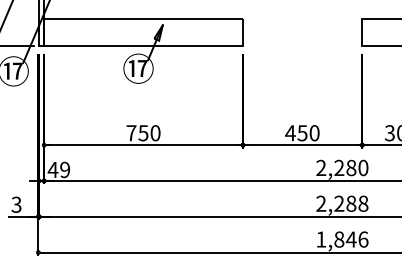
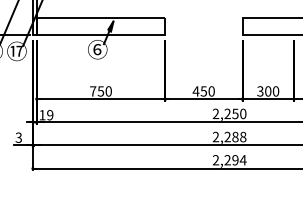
text: (138, 68) -> (97, 49), ⑰ -> ⑥
text: (351, 167) -> (235, 113), 2,280 -> 2,250
text: (53, 170) -> (42, 115), 49 -> 19
text: (342, 239) -> (229, 160), 1,846 -> 2,294

